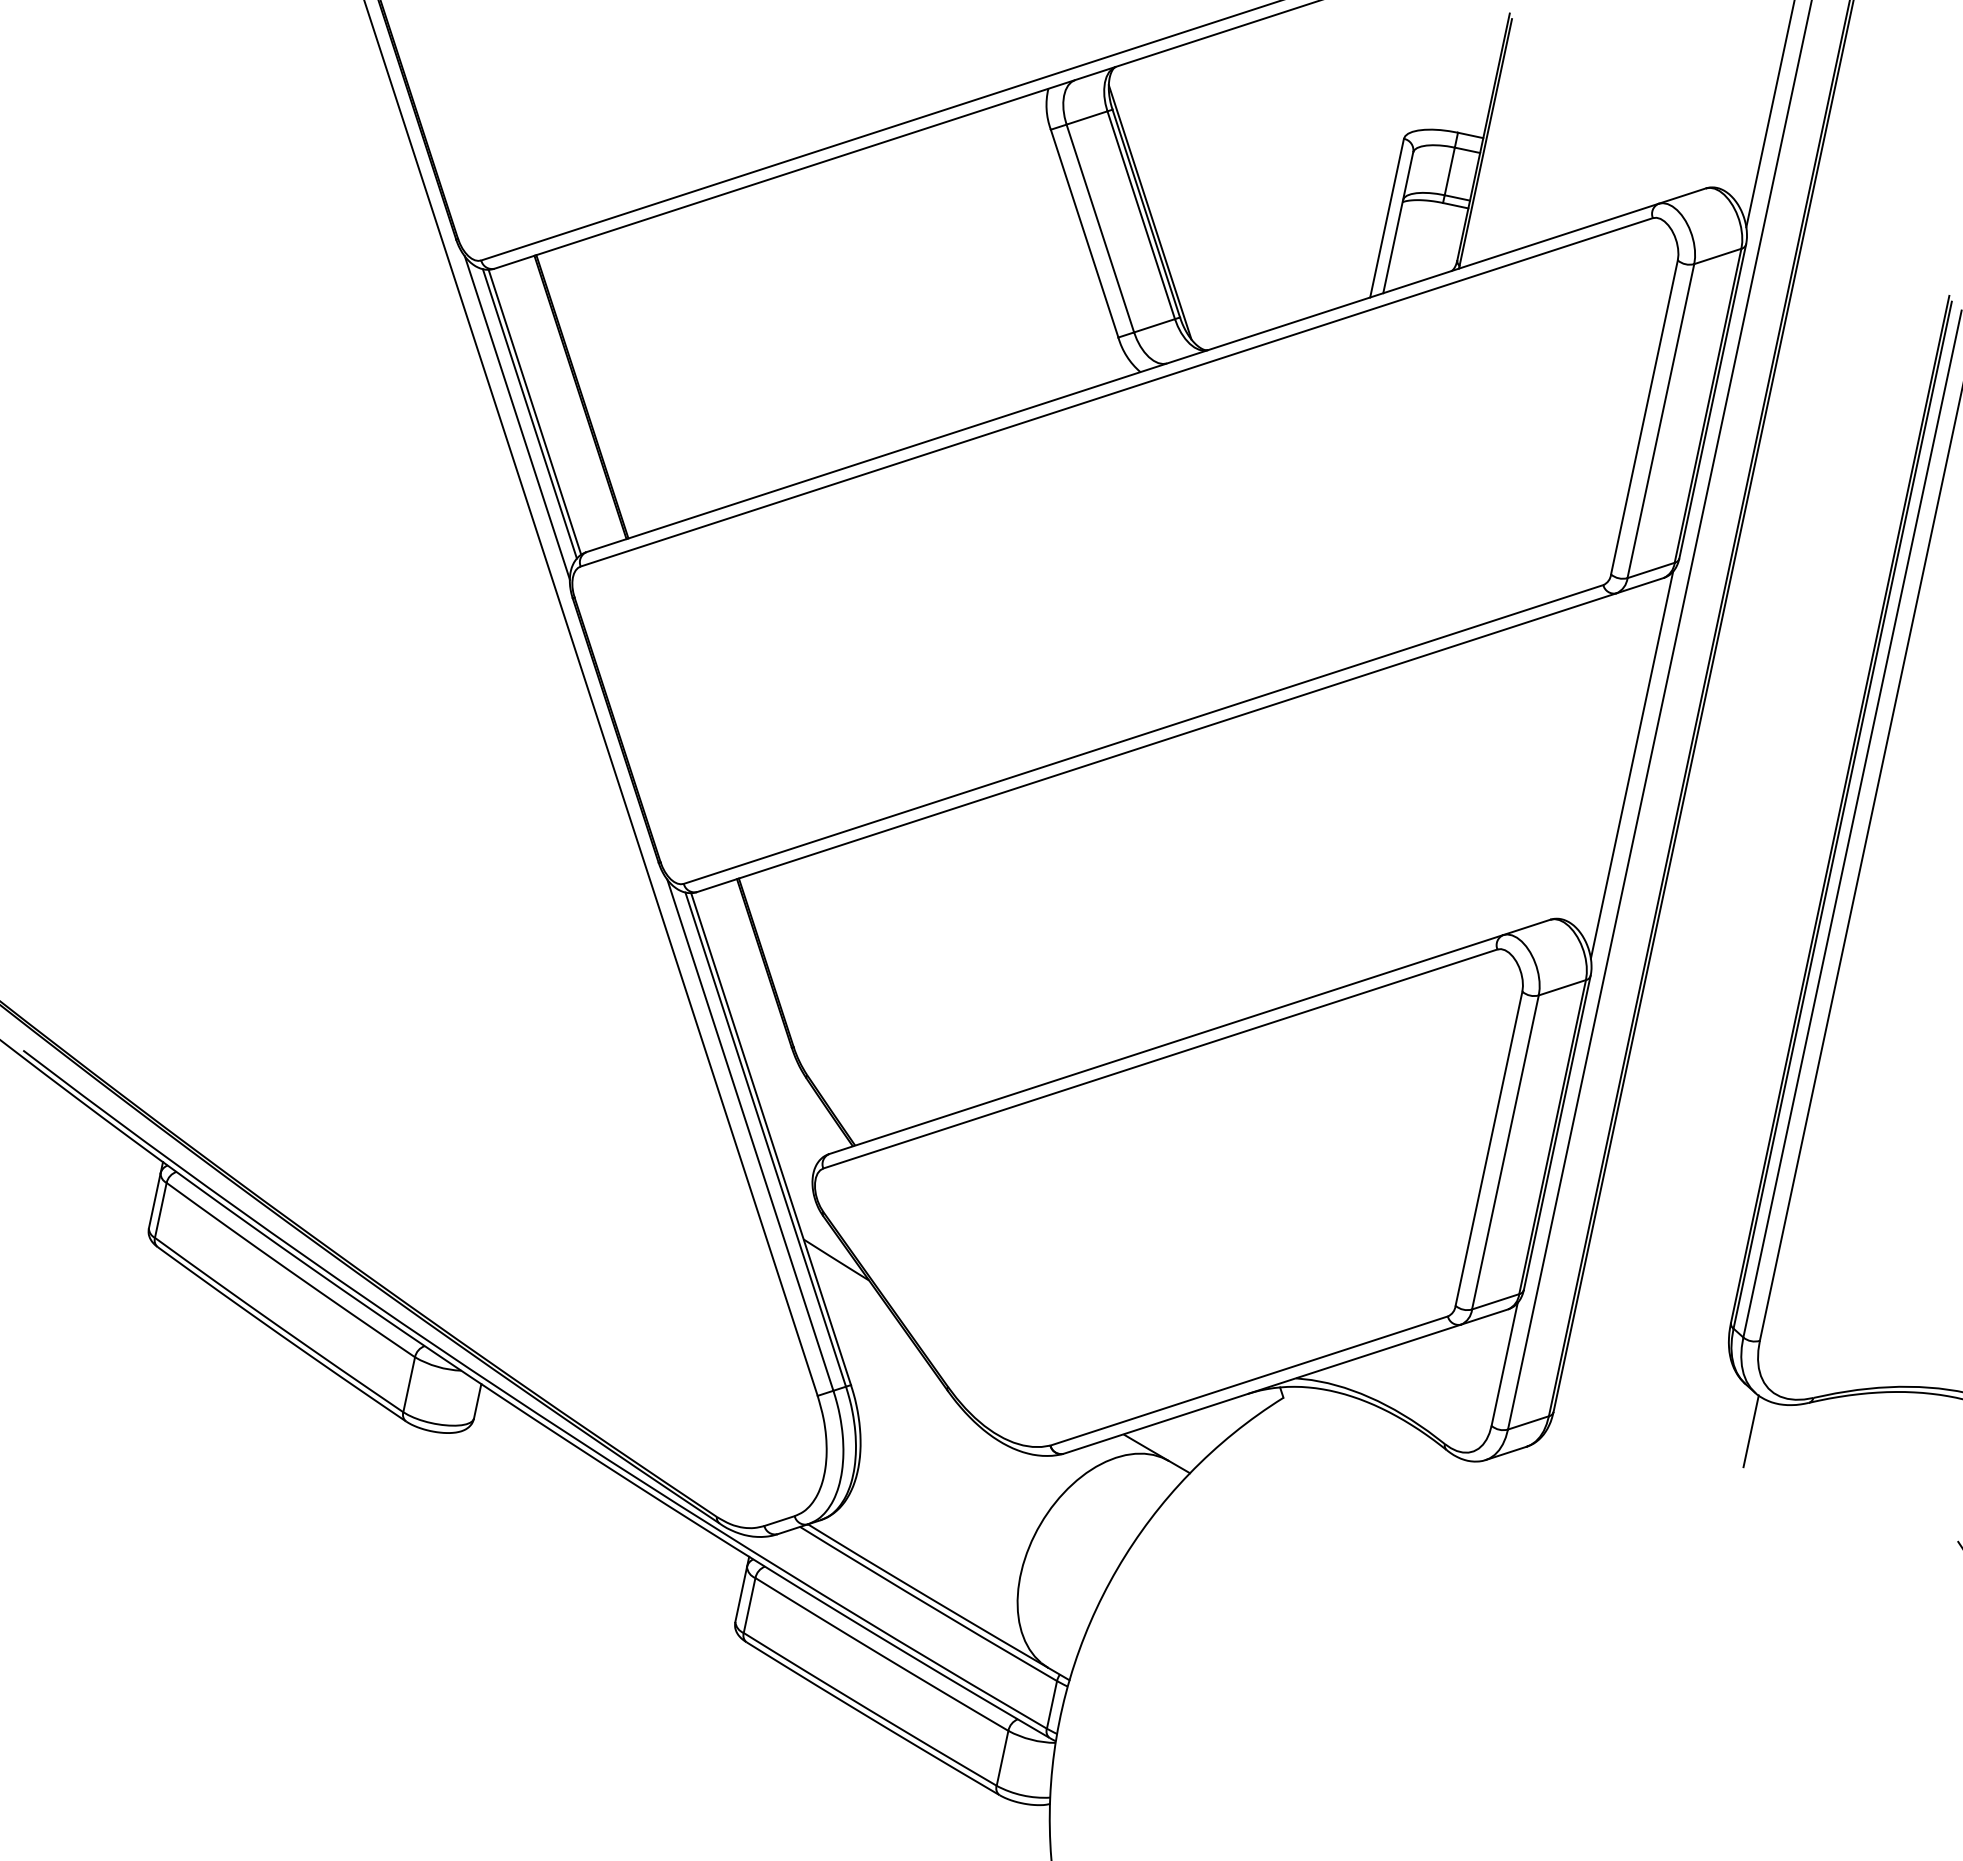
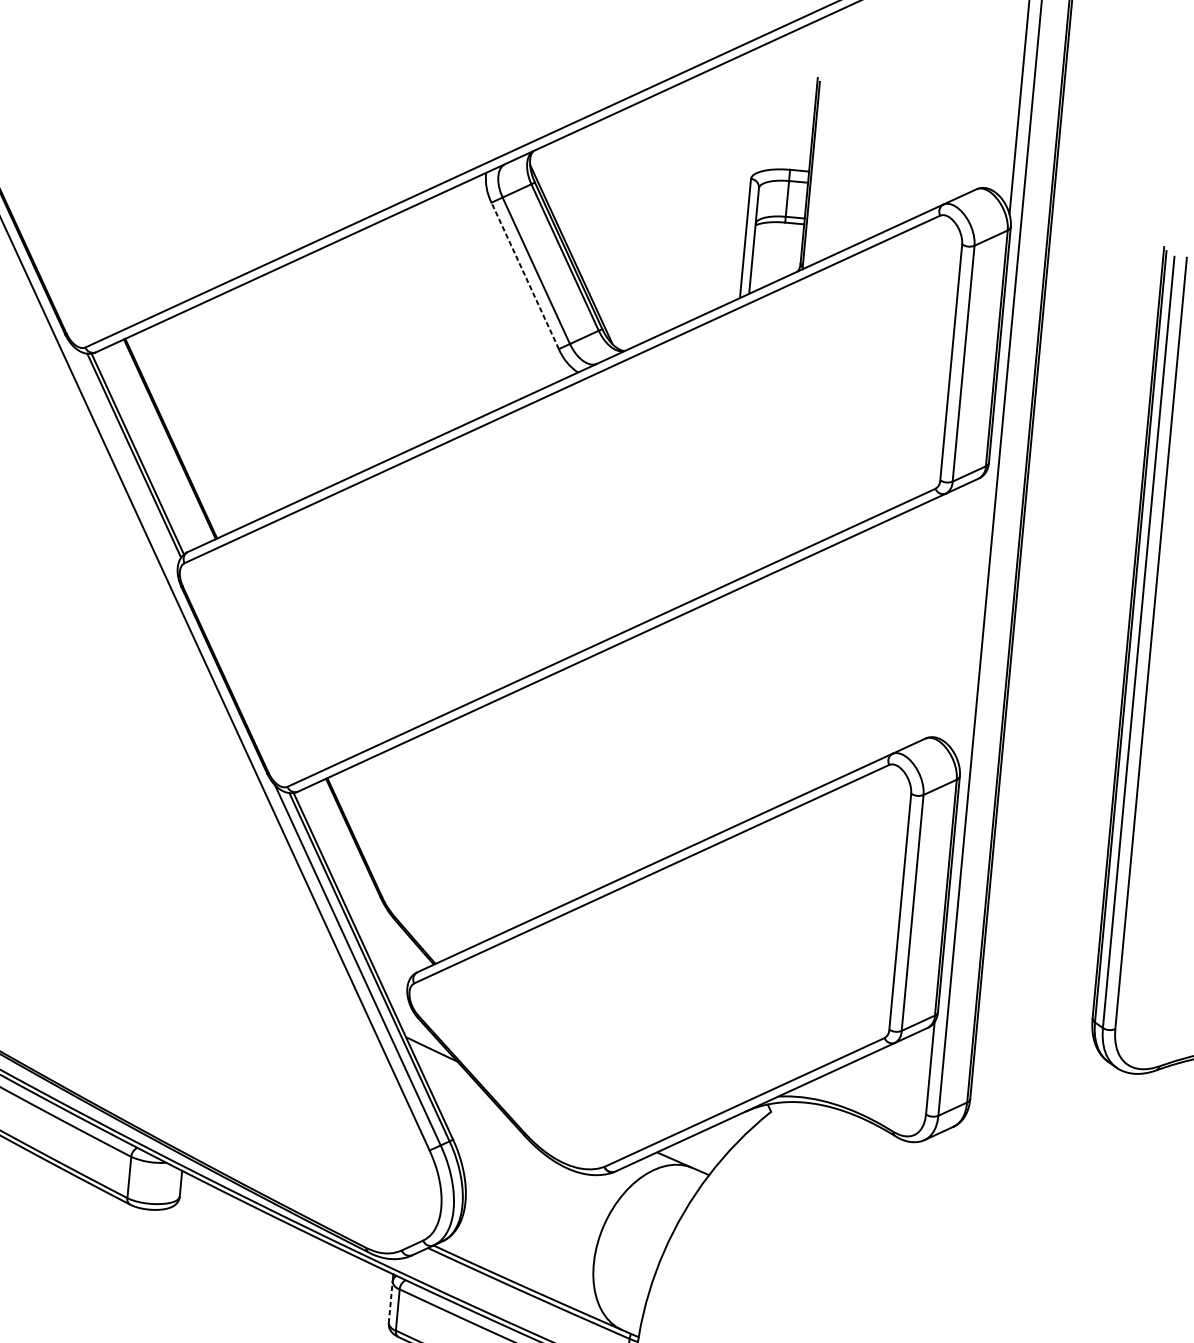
line: (1084, 233) -> (525, 275), solid -> dashed
line: (516, 417) -> (124, 459), removed
line: (1631, 764) -> (971, 617), removed
line: (1750, 1431) -> (1116, 1096), removed
line: (741, 1594) -> (390, 1302), solid -> dashed

